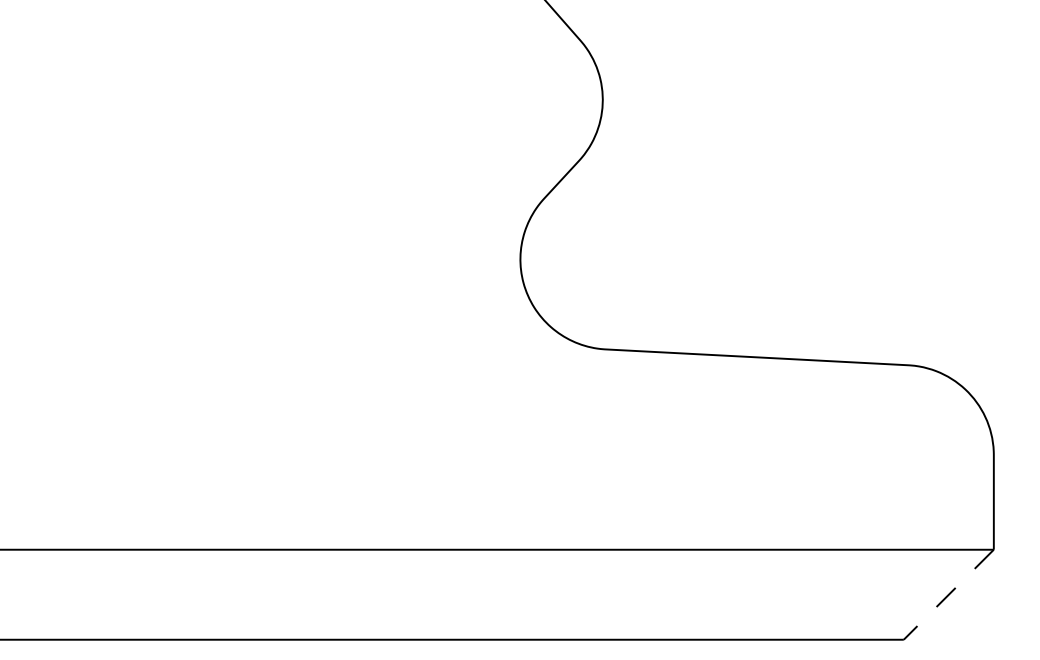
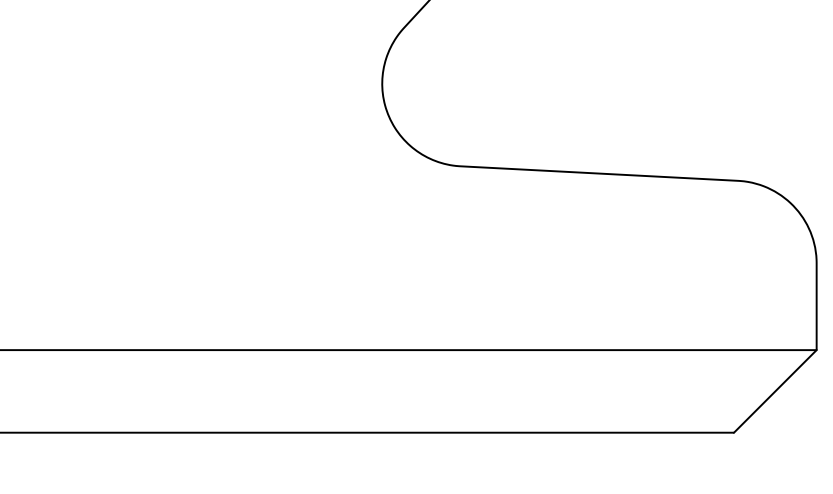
line: (948, 594) -> (775, 391), dashed -> solid

